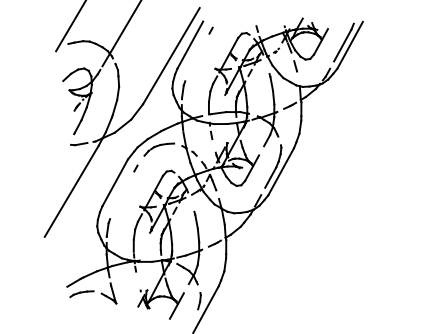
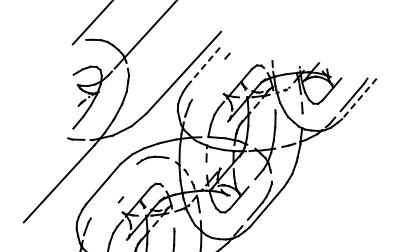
line: (190, 45) -> (204, 66), solid -> dashed
line: (350, 45) -> (359, 99), solid -> dashed
line: (135, 168) -> (120, 199), moved

